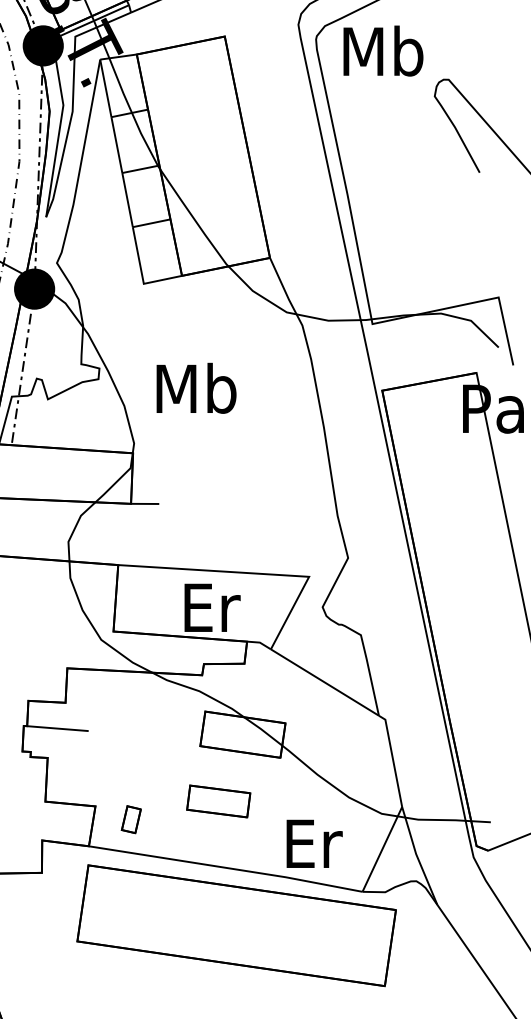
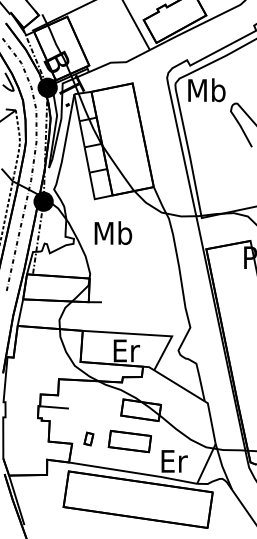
text: (196, 386) -> (113, 232), moved
part: (218, 801) -> (129, 441), size x1.43
part: (130, 818) -> (88, 438), moved

